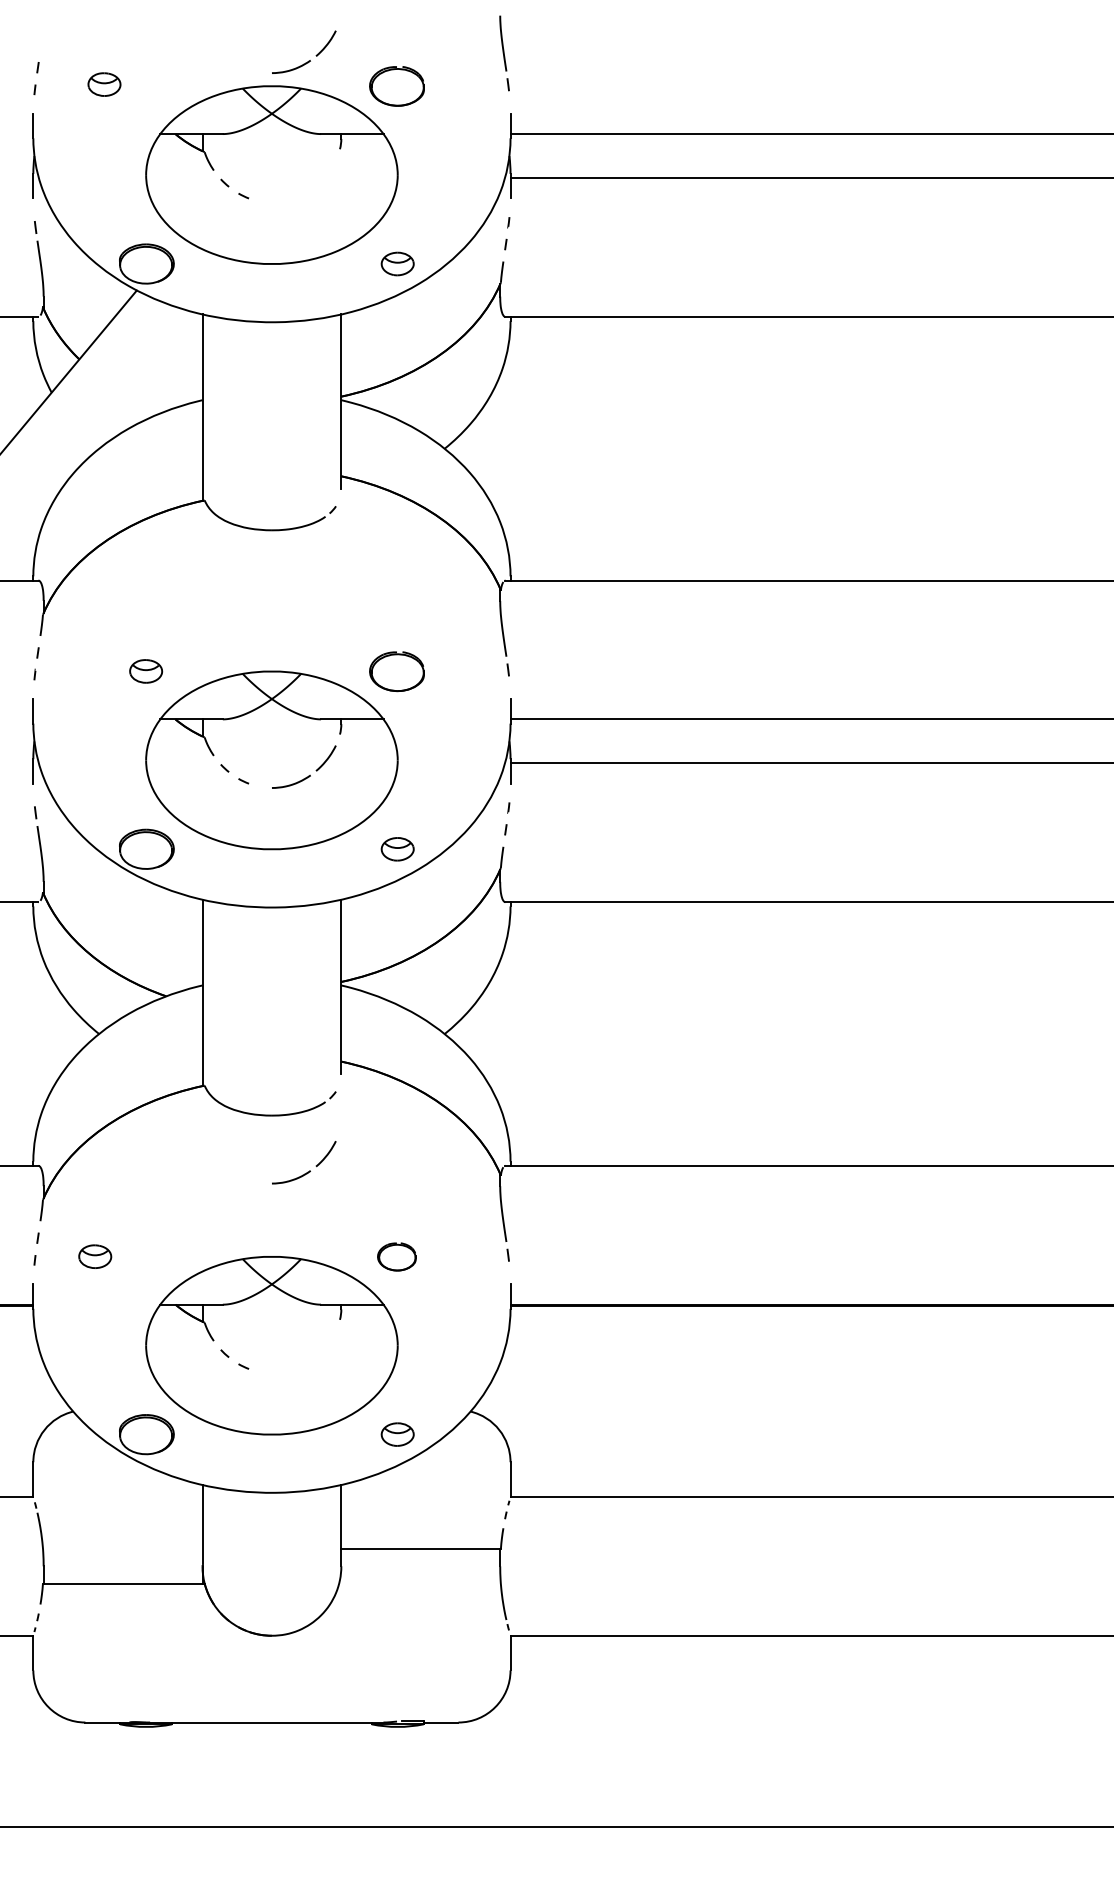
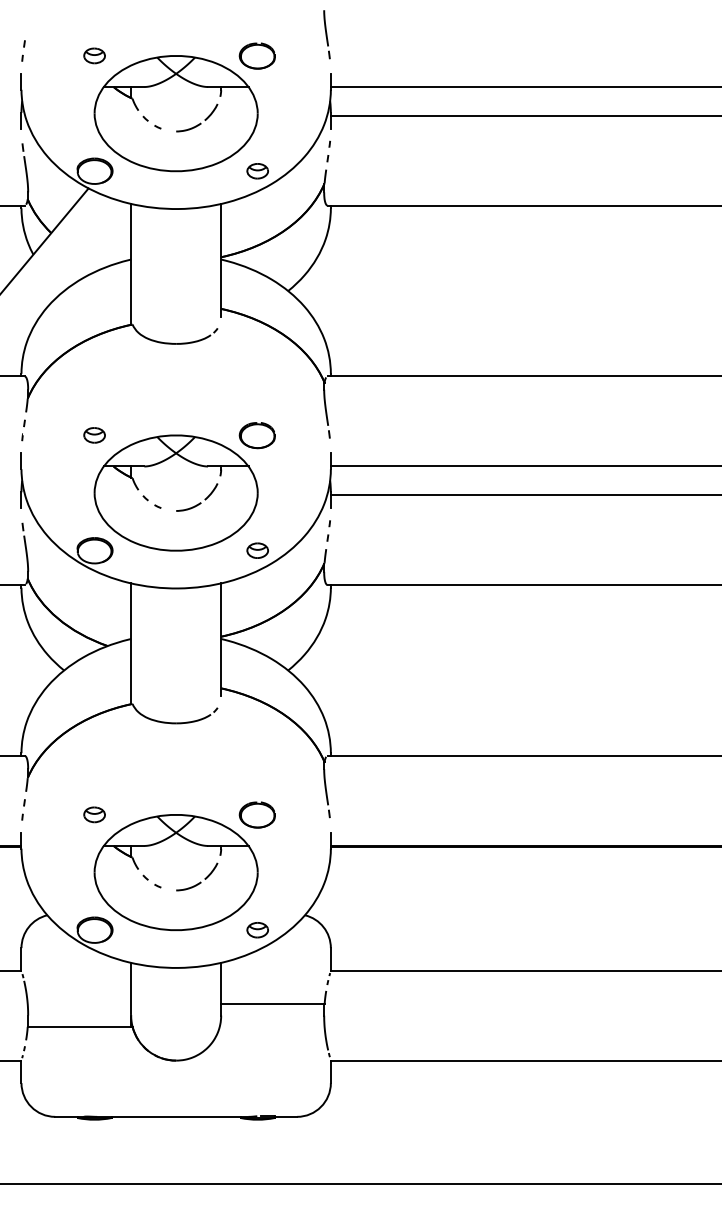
part: (304, 51) -> (197, 117), moved
part: (104, 83) -> (94, 55), moved
part: (304, 1162) -> (197, 876), moved
part: (95, 1256) -> (94, 814), moved
part: (395, 1256) -> (256, 814), size x1.43

